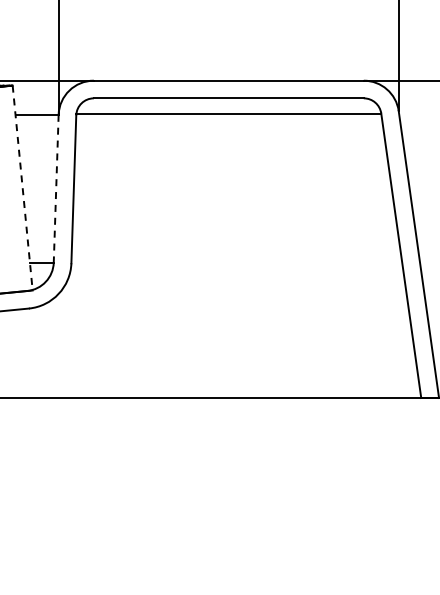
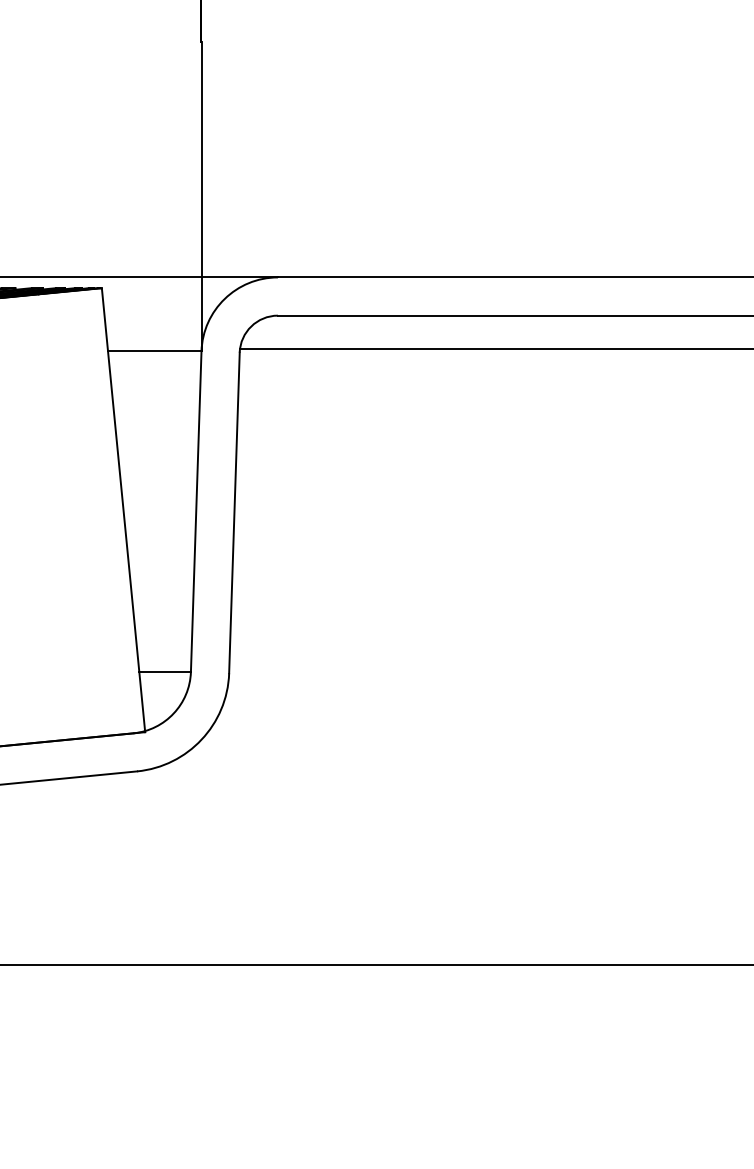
line: (22, 188) -> (123, 511), dashed -> solid
line: (56, 188) -> (196, 511), dashed -> solid

